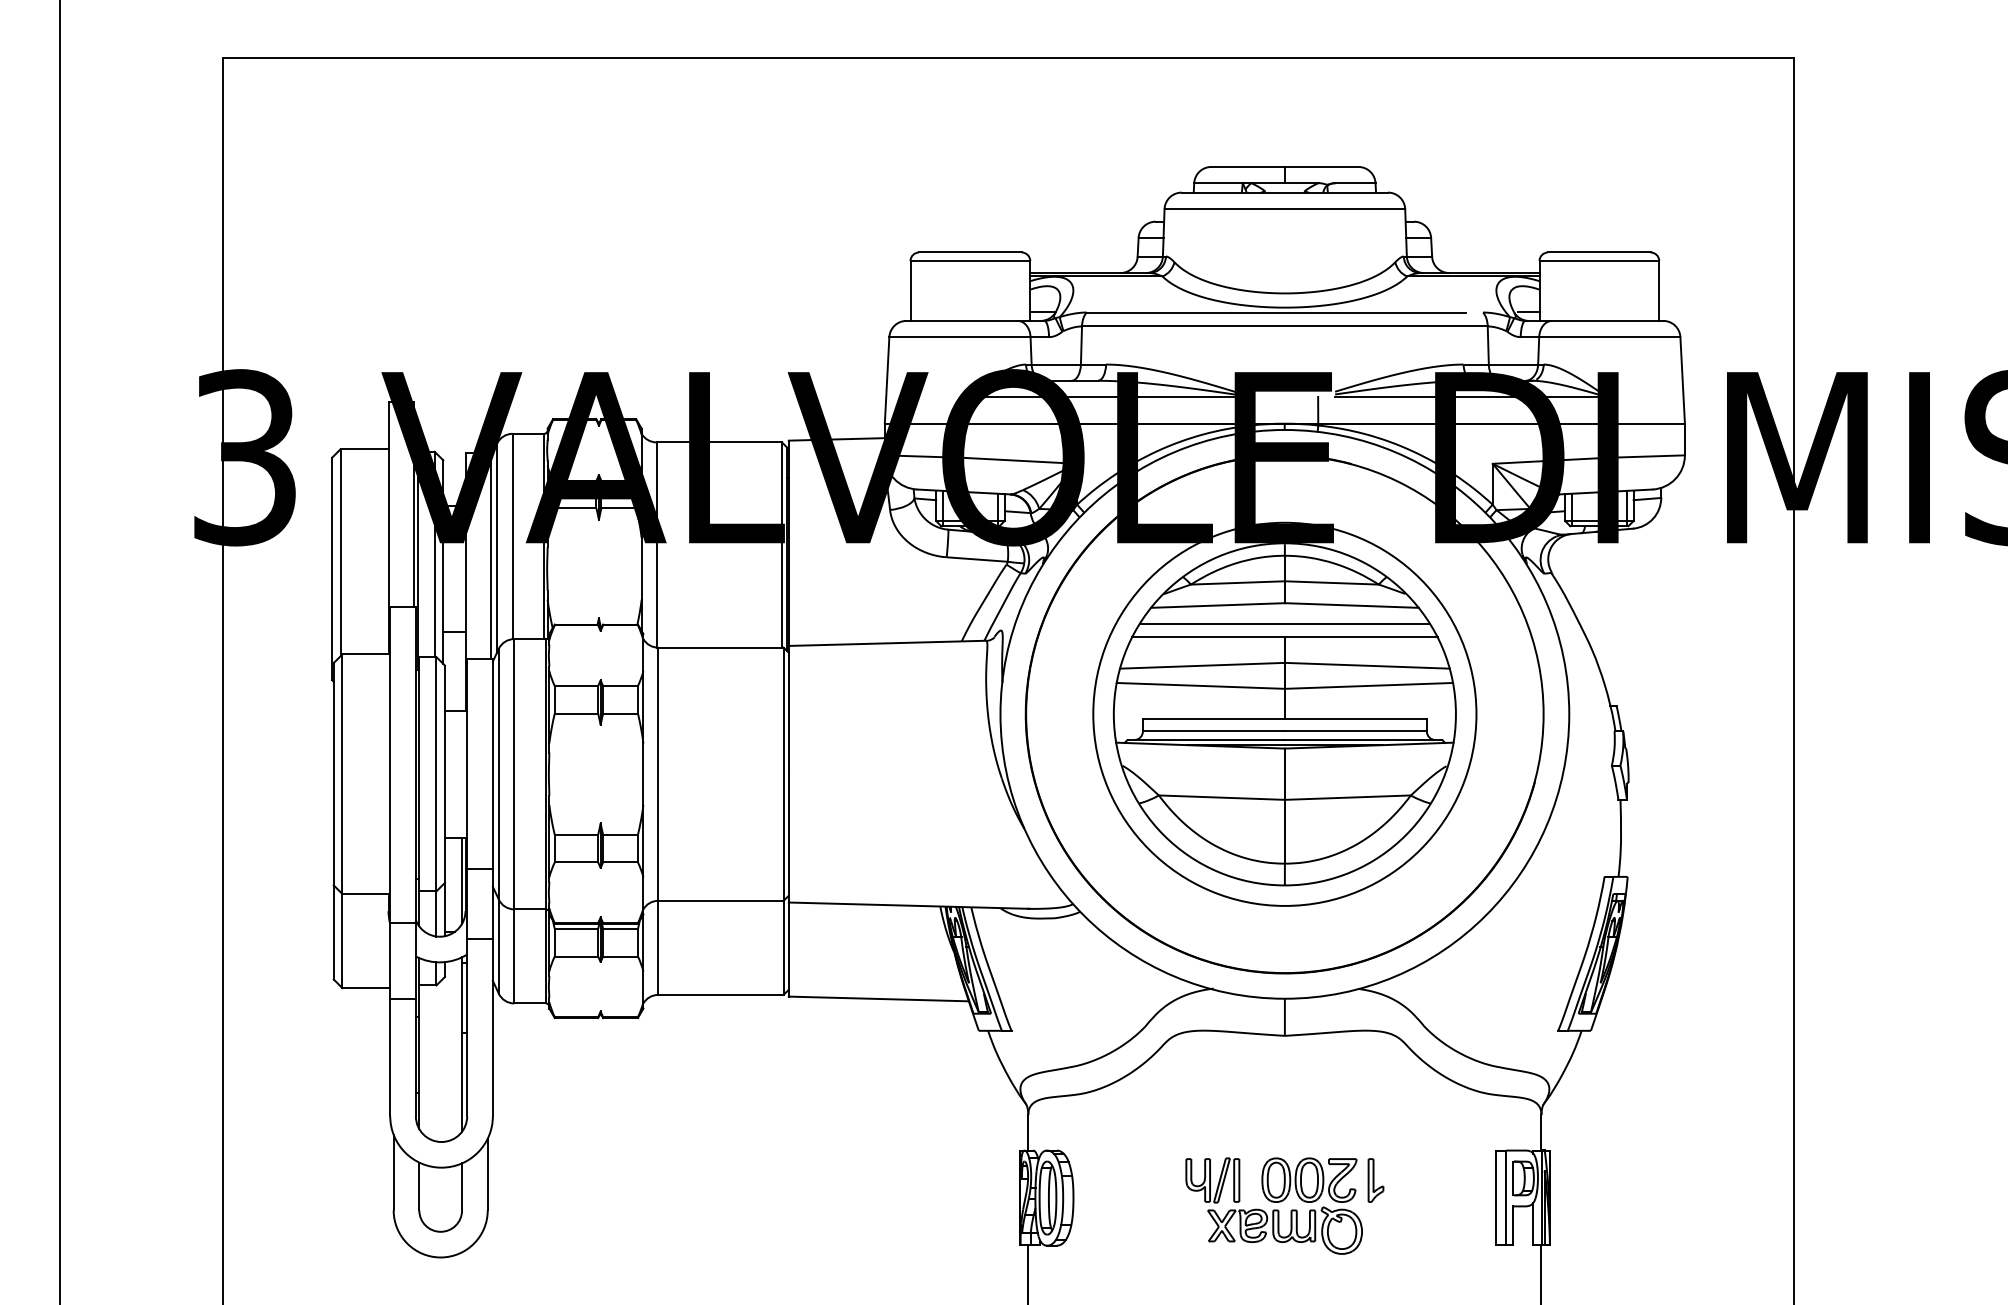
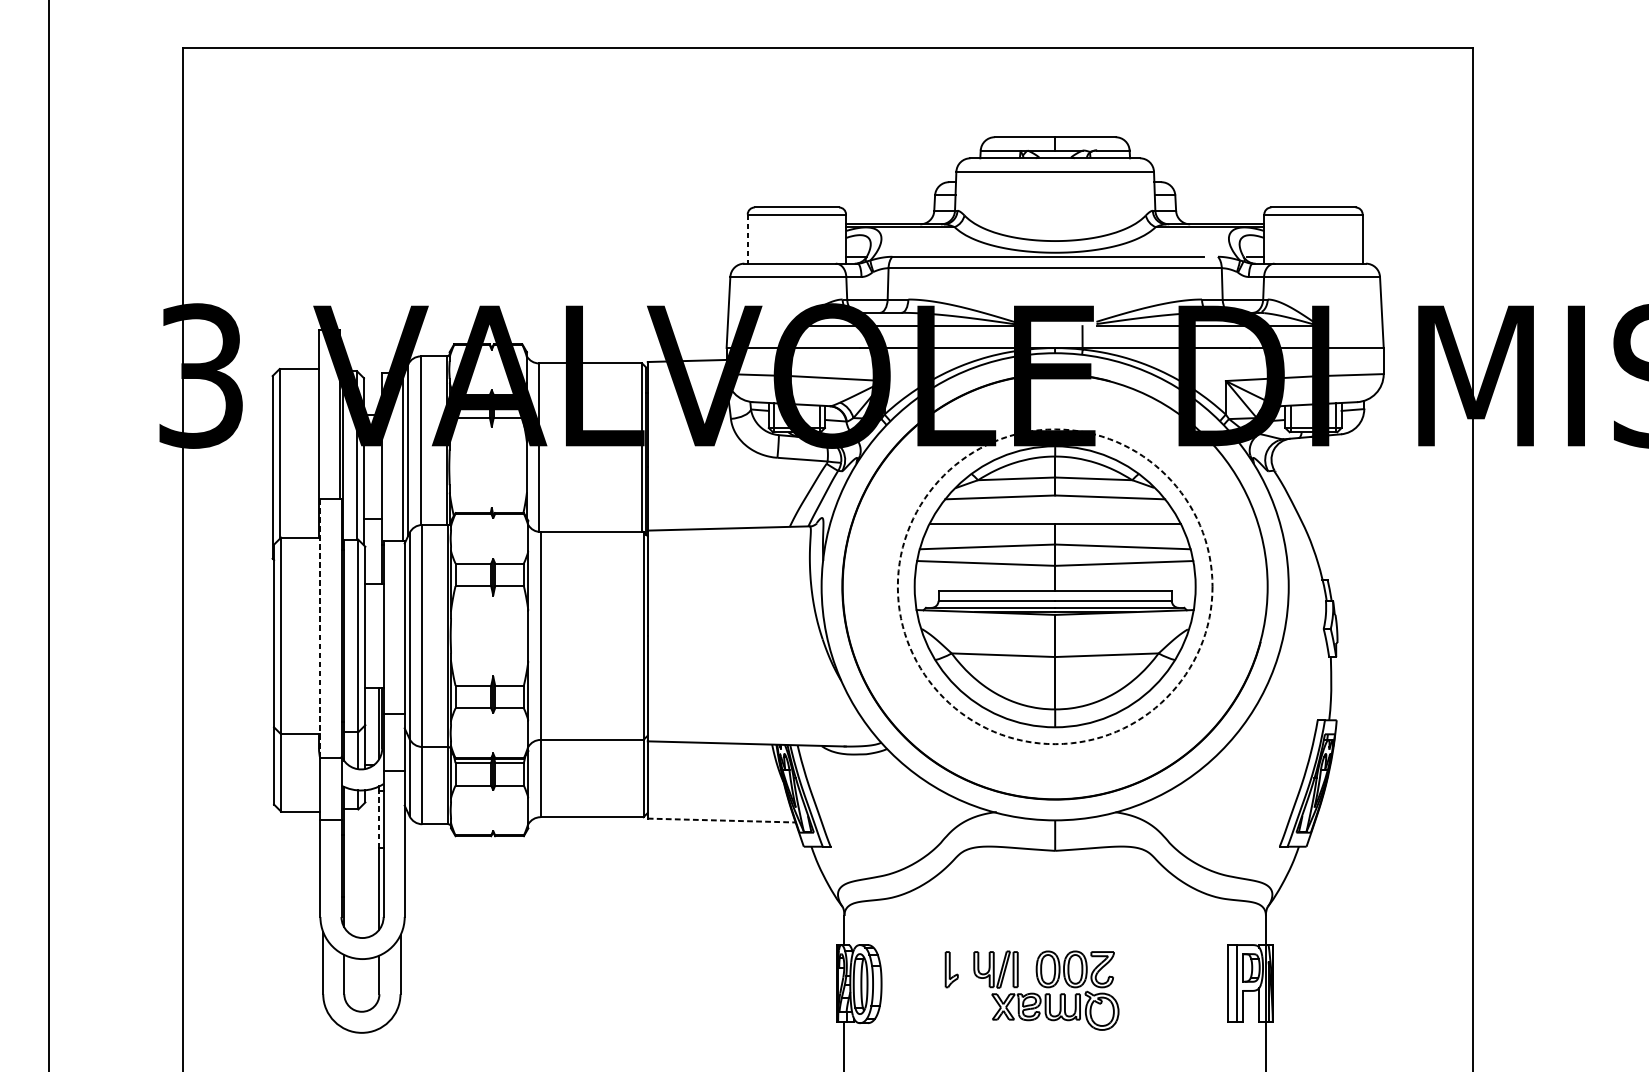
line: (910, 290) -> (747, 238), solid -> dashed
line: (1284, 623) -> (1054, 512), removed
circle: (1284, 713) -> (1054, 586), solid -> dashed
line: (390, 764) -> (320, 627), solid -> dashed
line: (462, 997) -> (379, 819), solid -> dashed
line: (879, 998) -> (722, 820), solid -> dashed
part: (1375, 1180) -> (951, 969), moved

